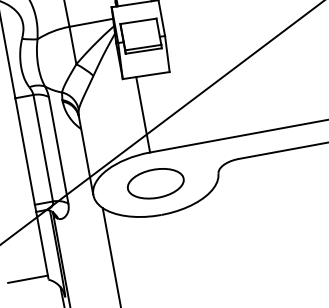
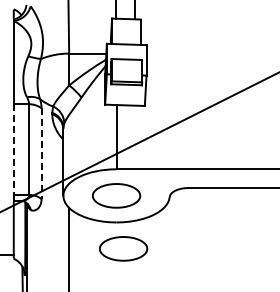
line: (58, 151) -> (41, 154), solid -> dashed
line: (24, 152) -> (13, 150), solid -> dashed
part: (175, 244) -> (123, 248), added

